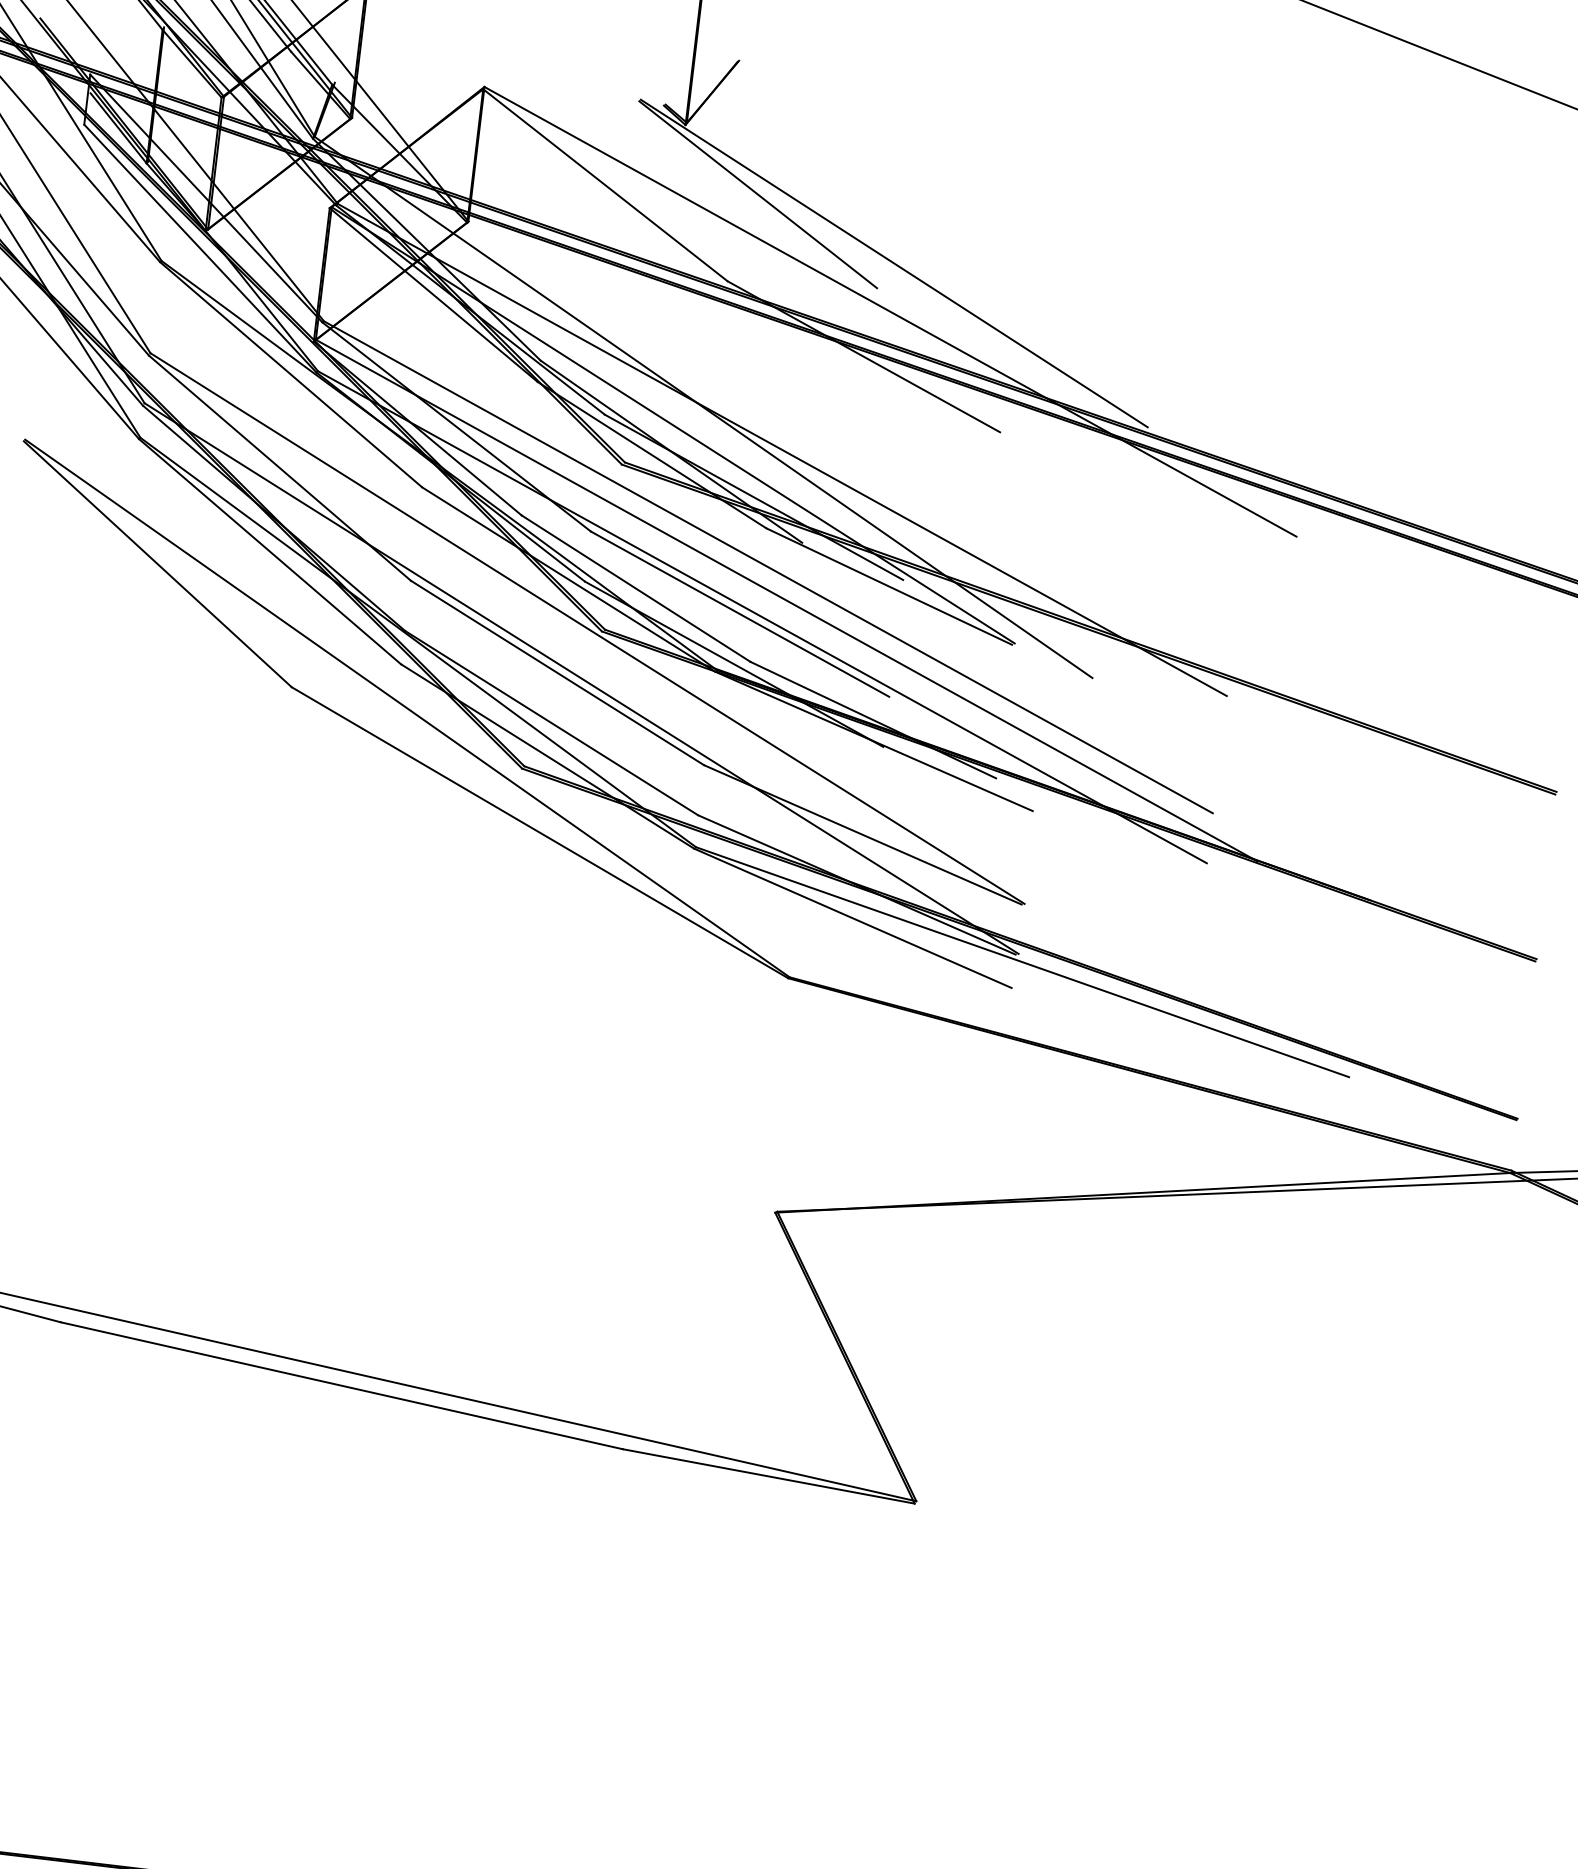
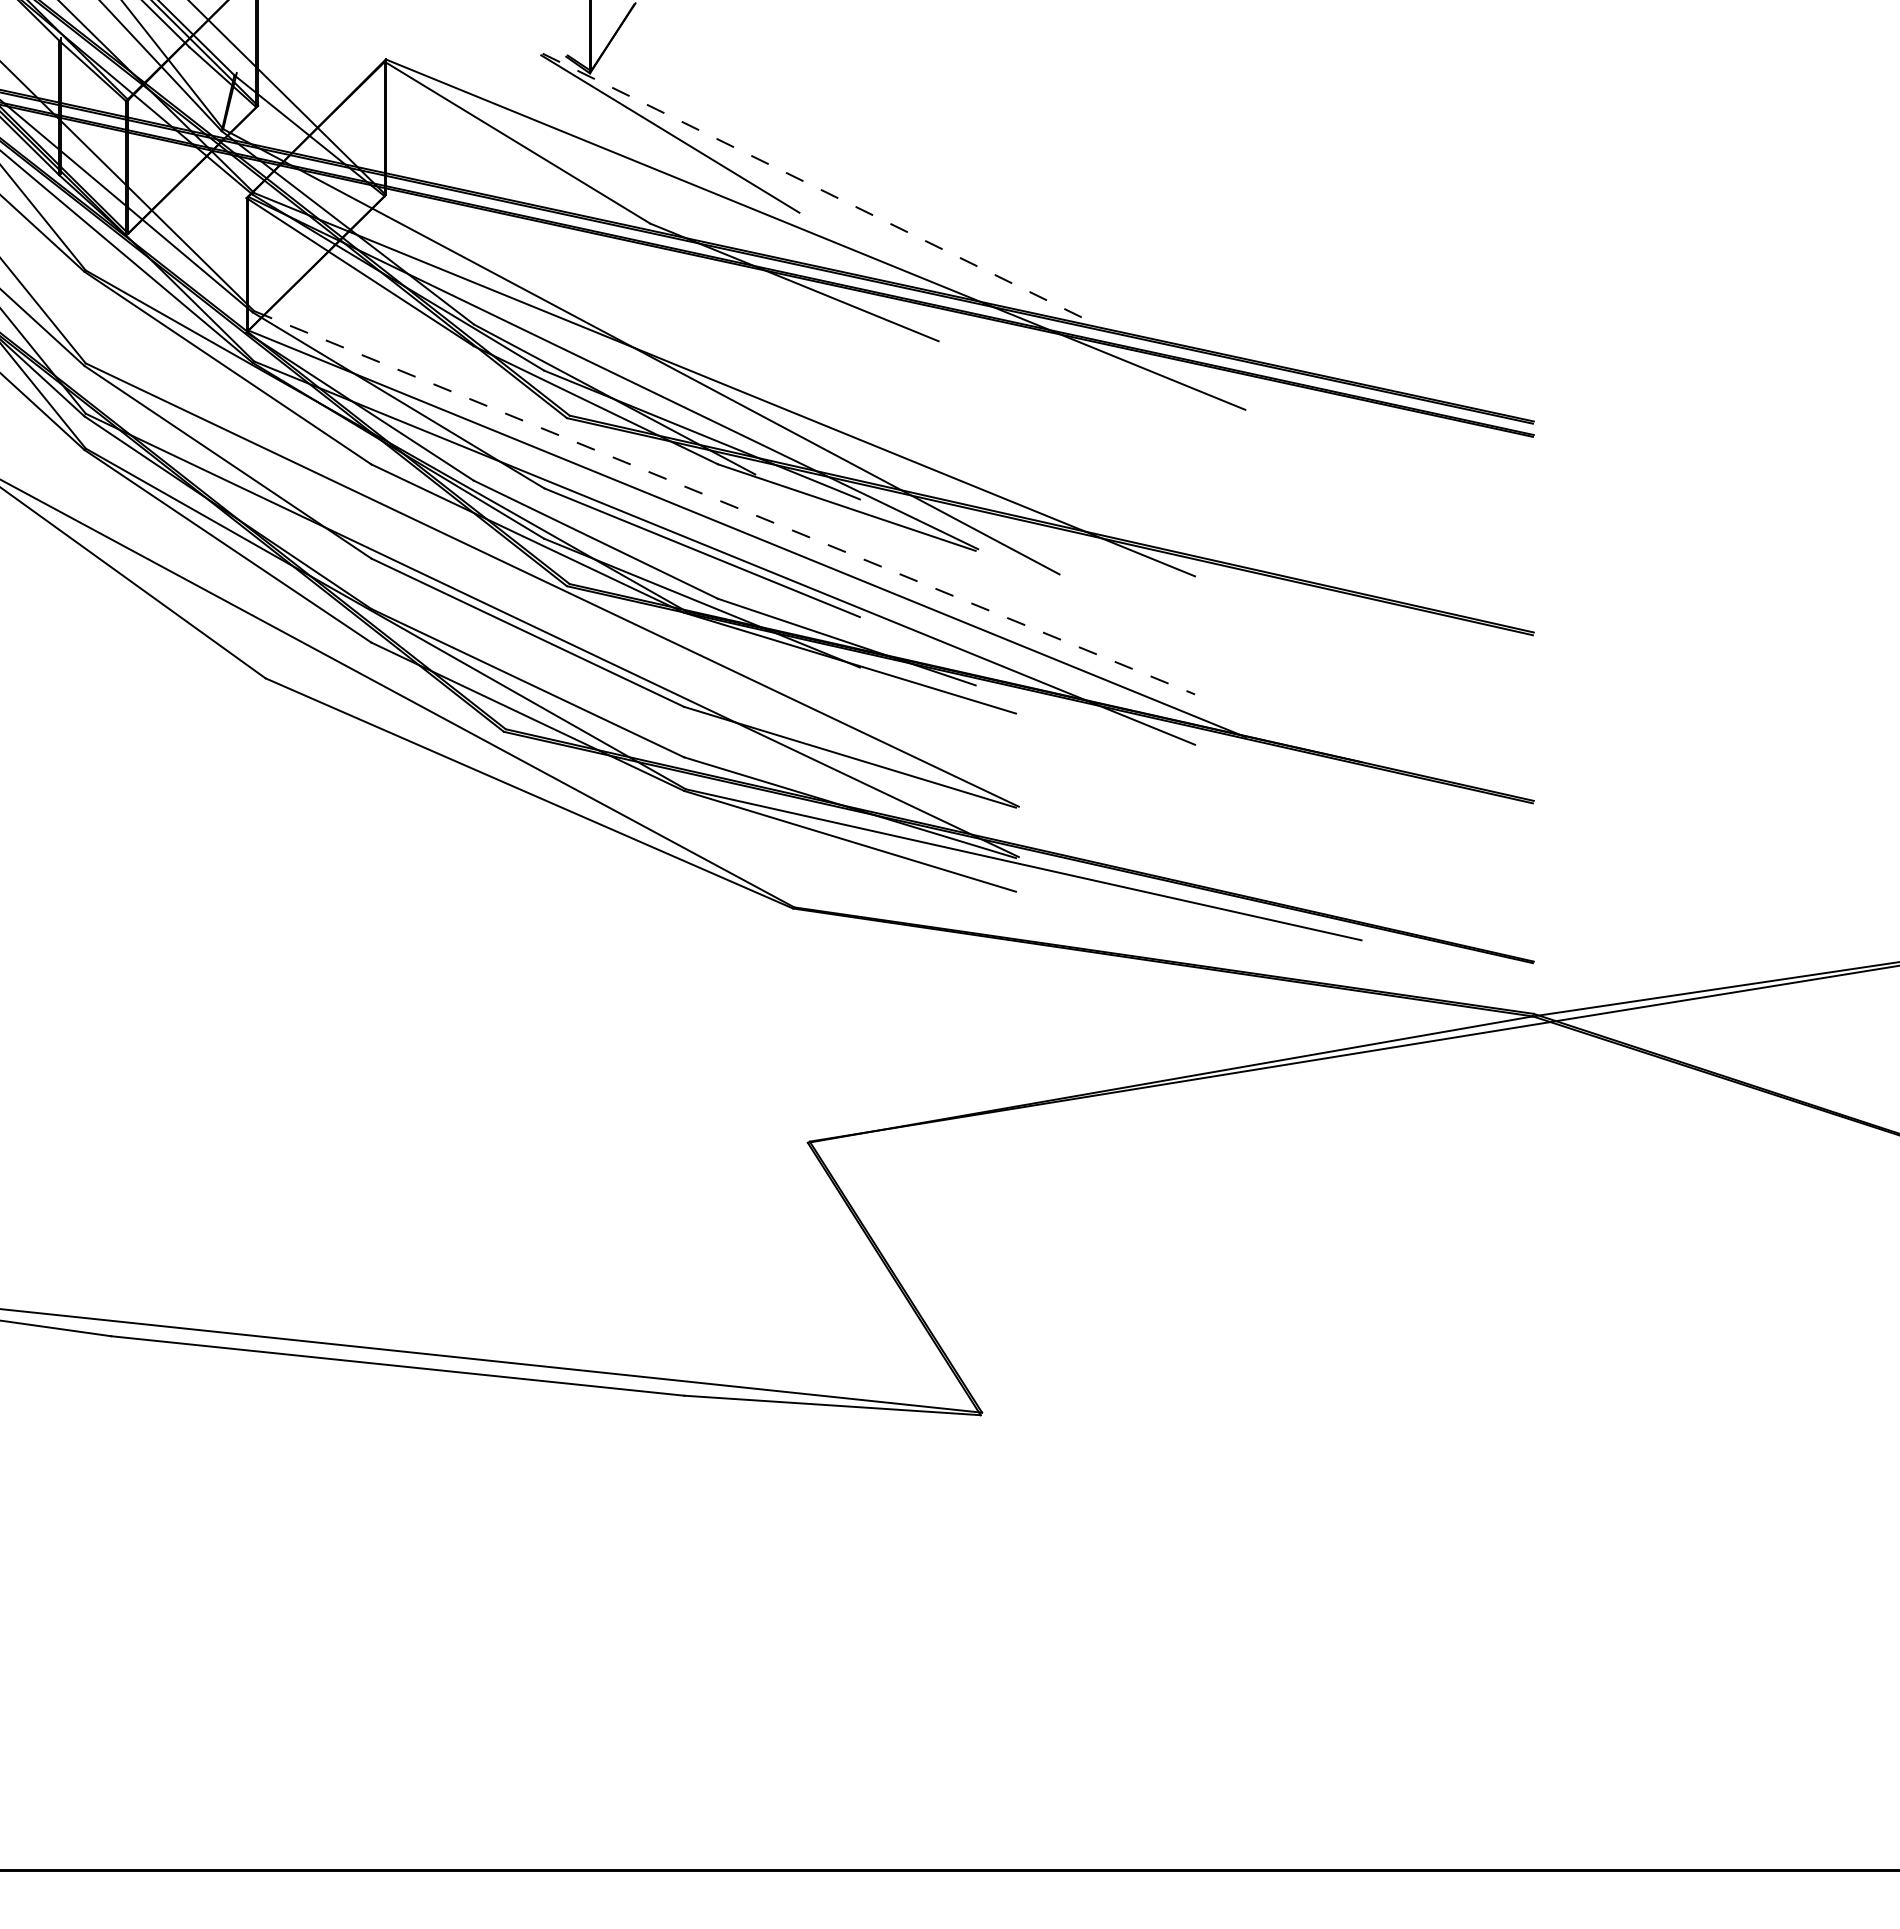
line: (894, 263) -> (813, 186), solid -> dashed
line: (768, 567) -> (724, 502), solid -> dashed

